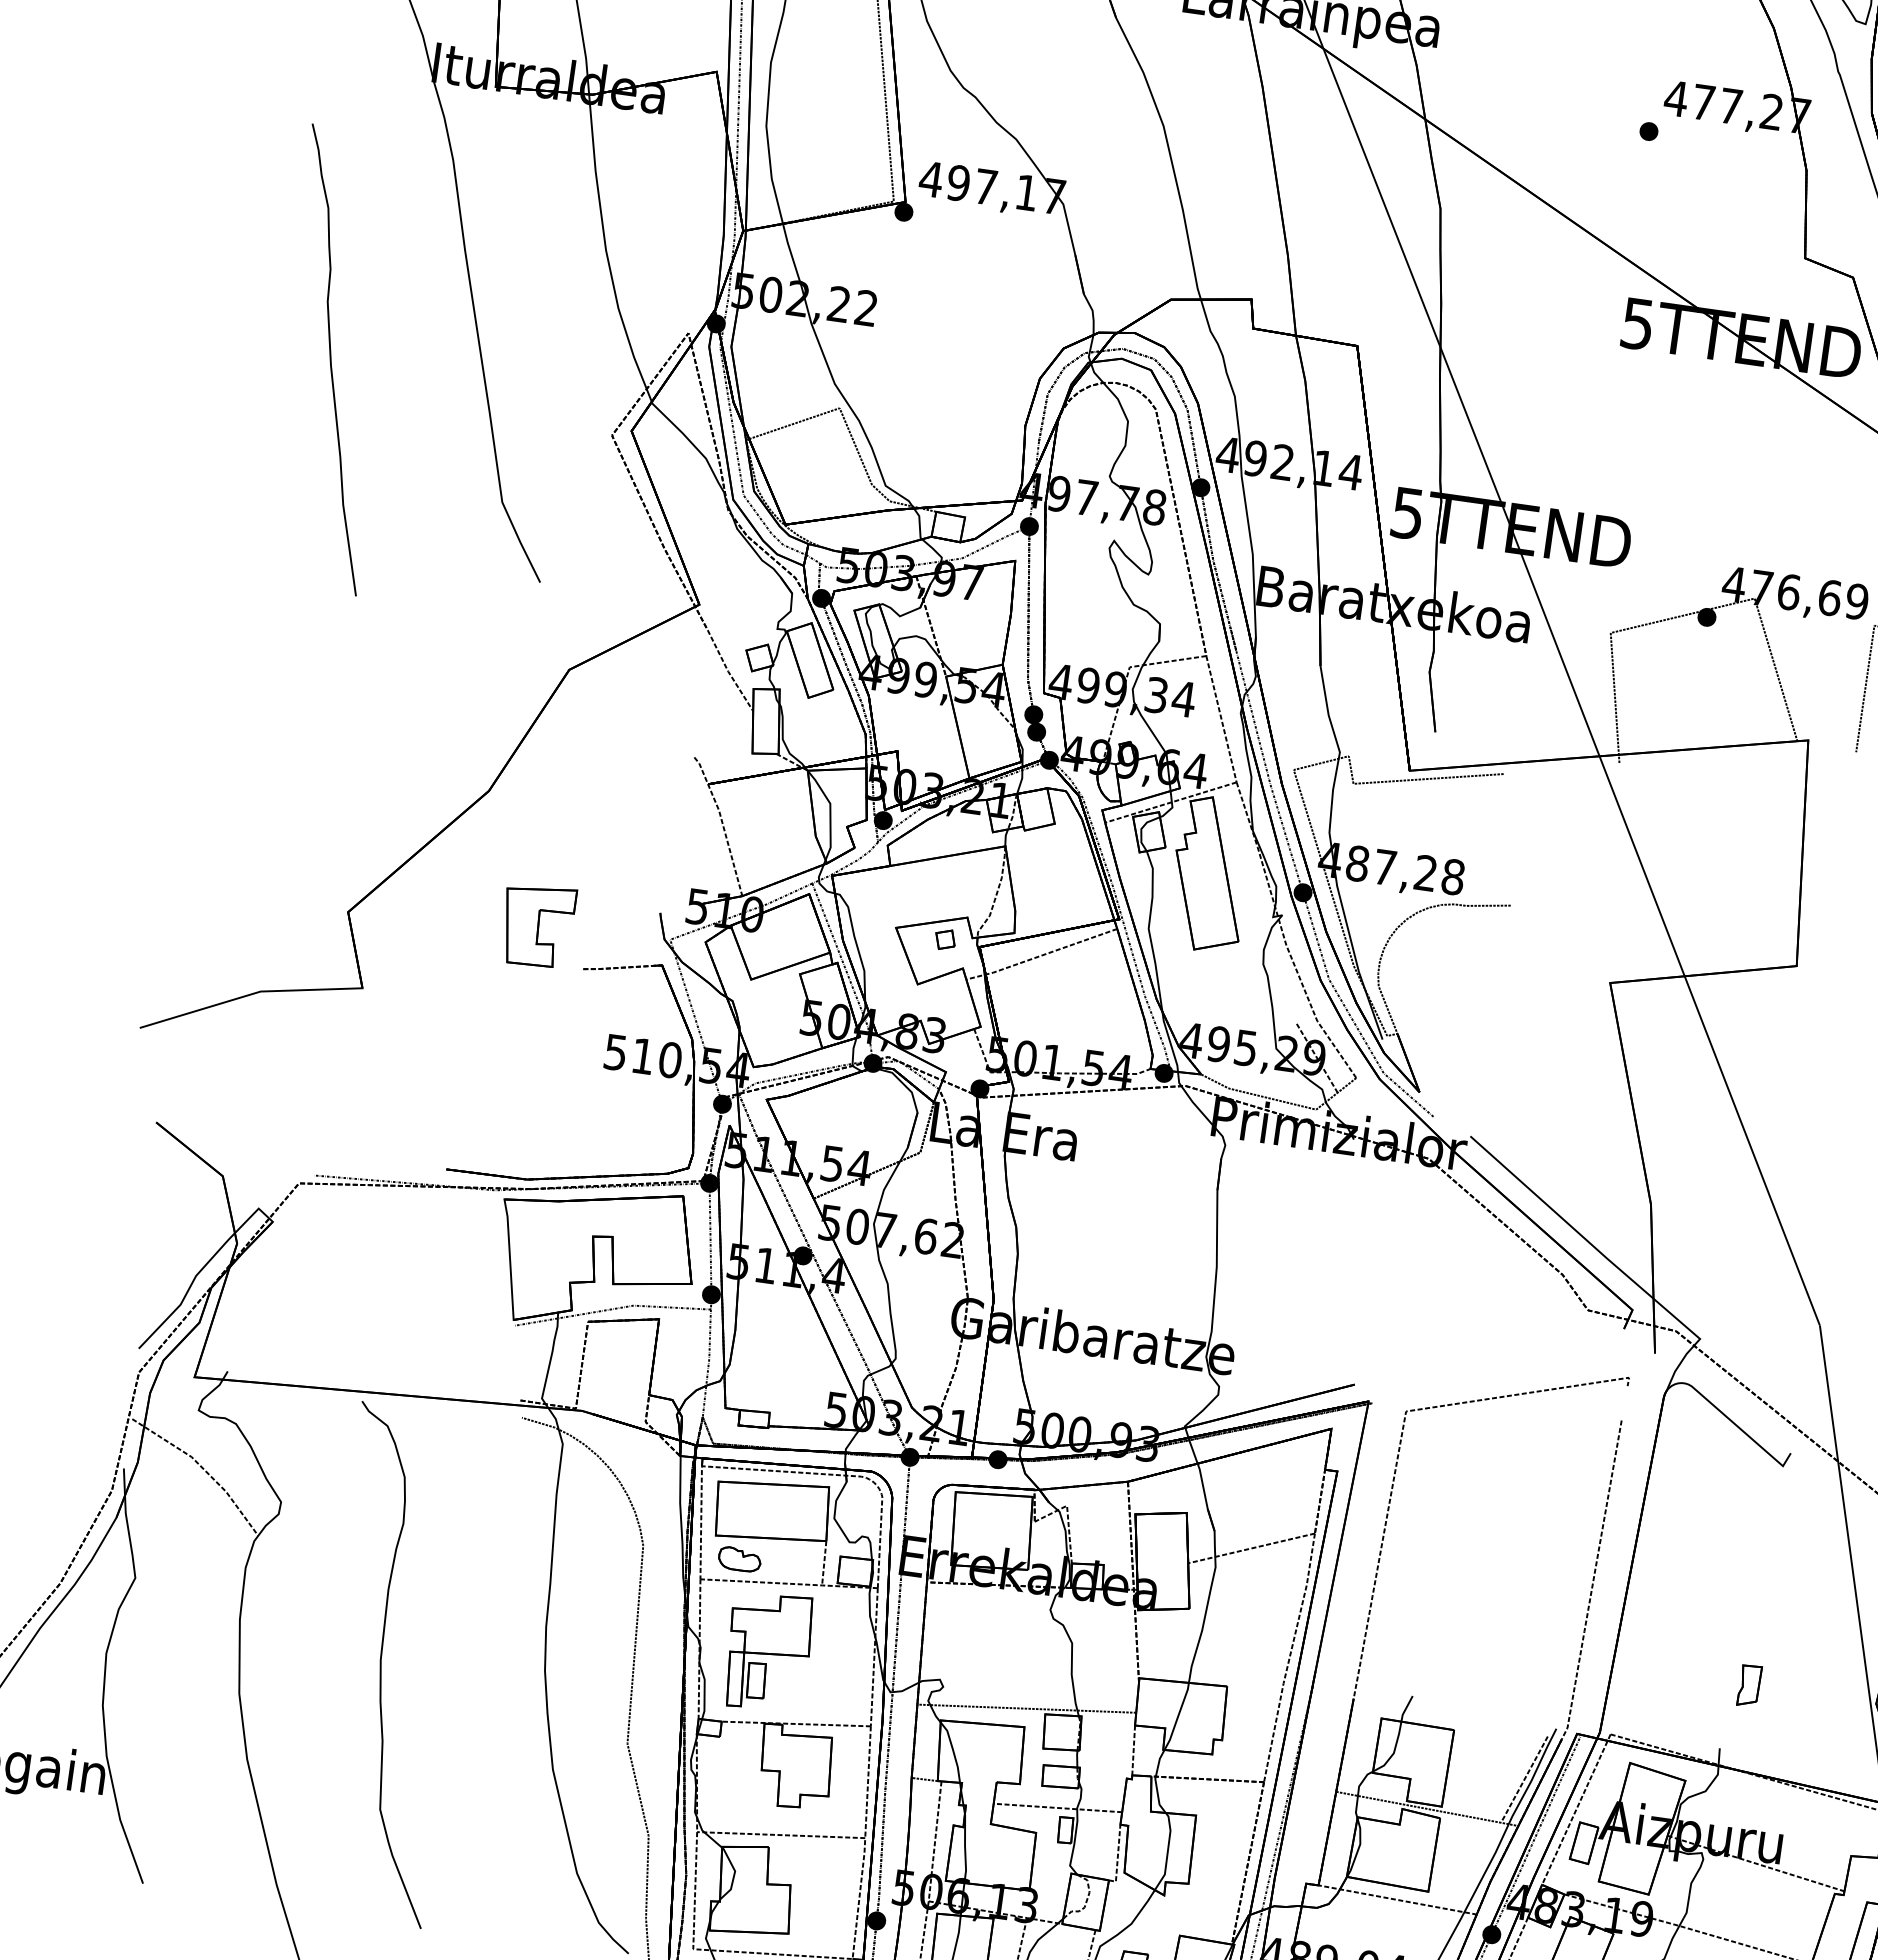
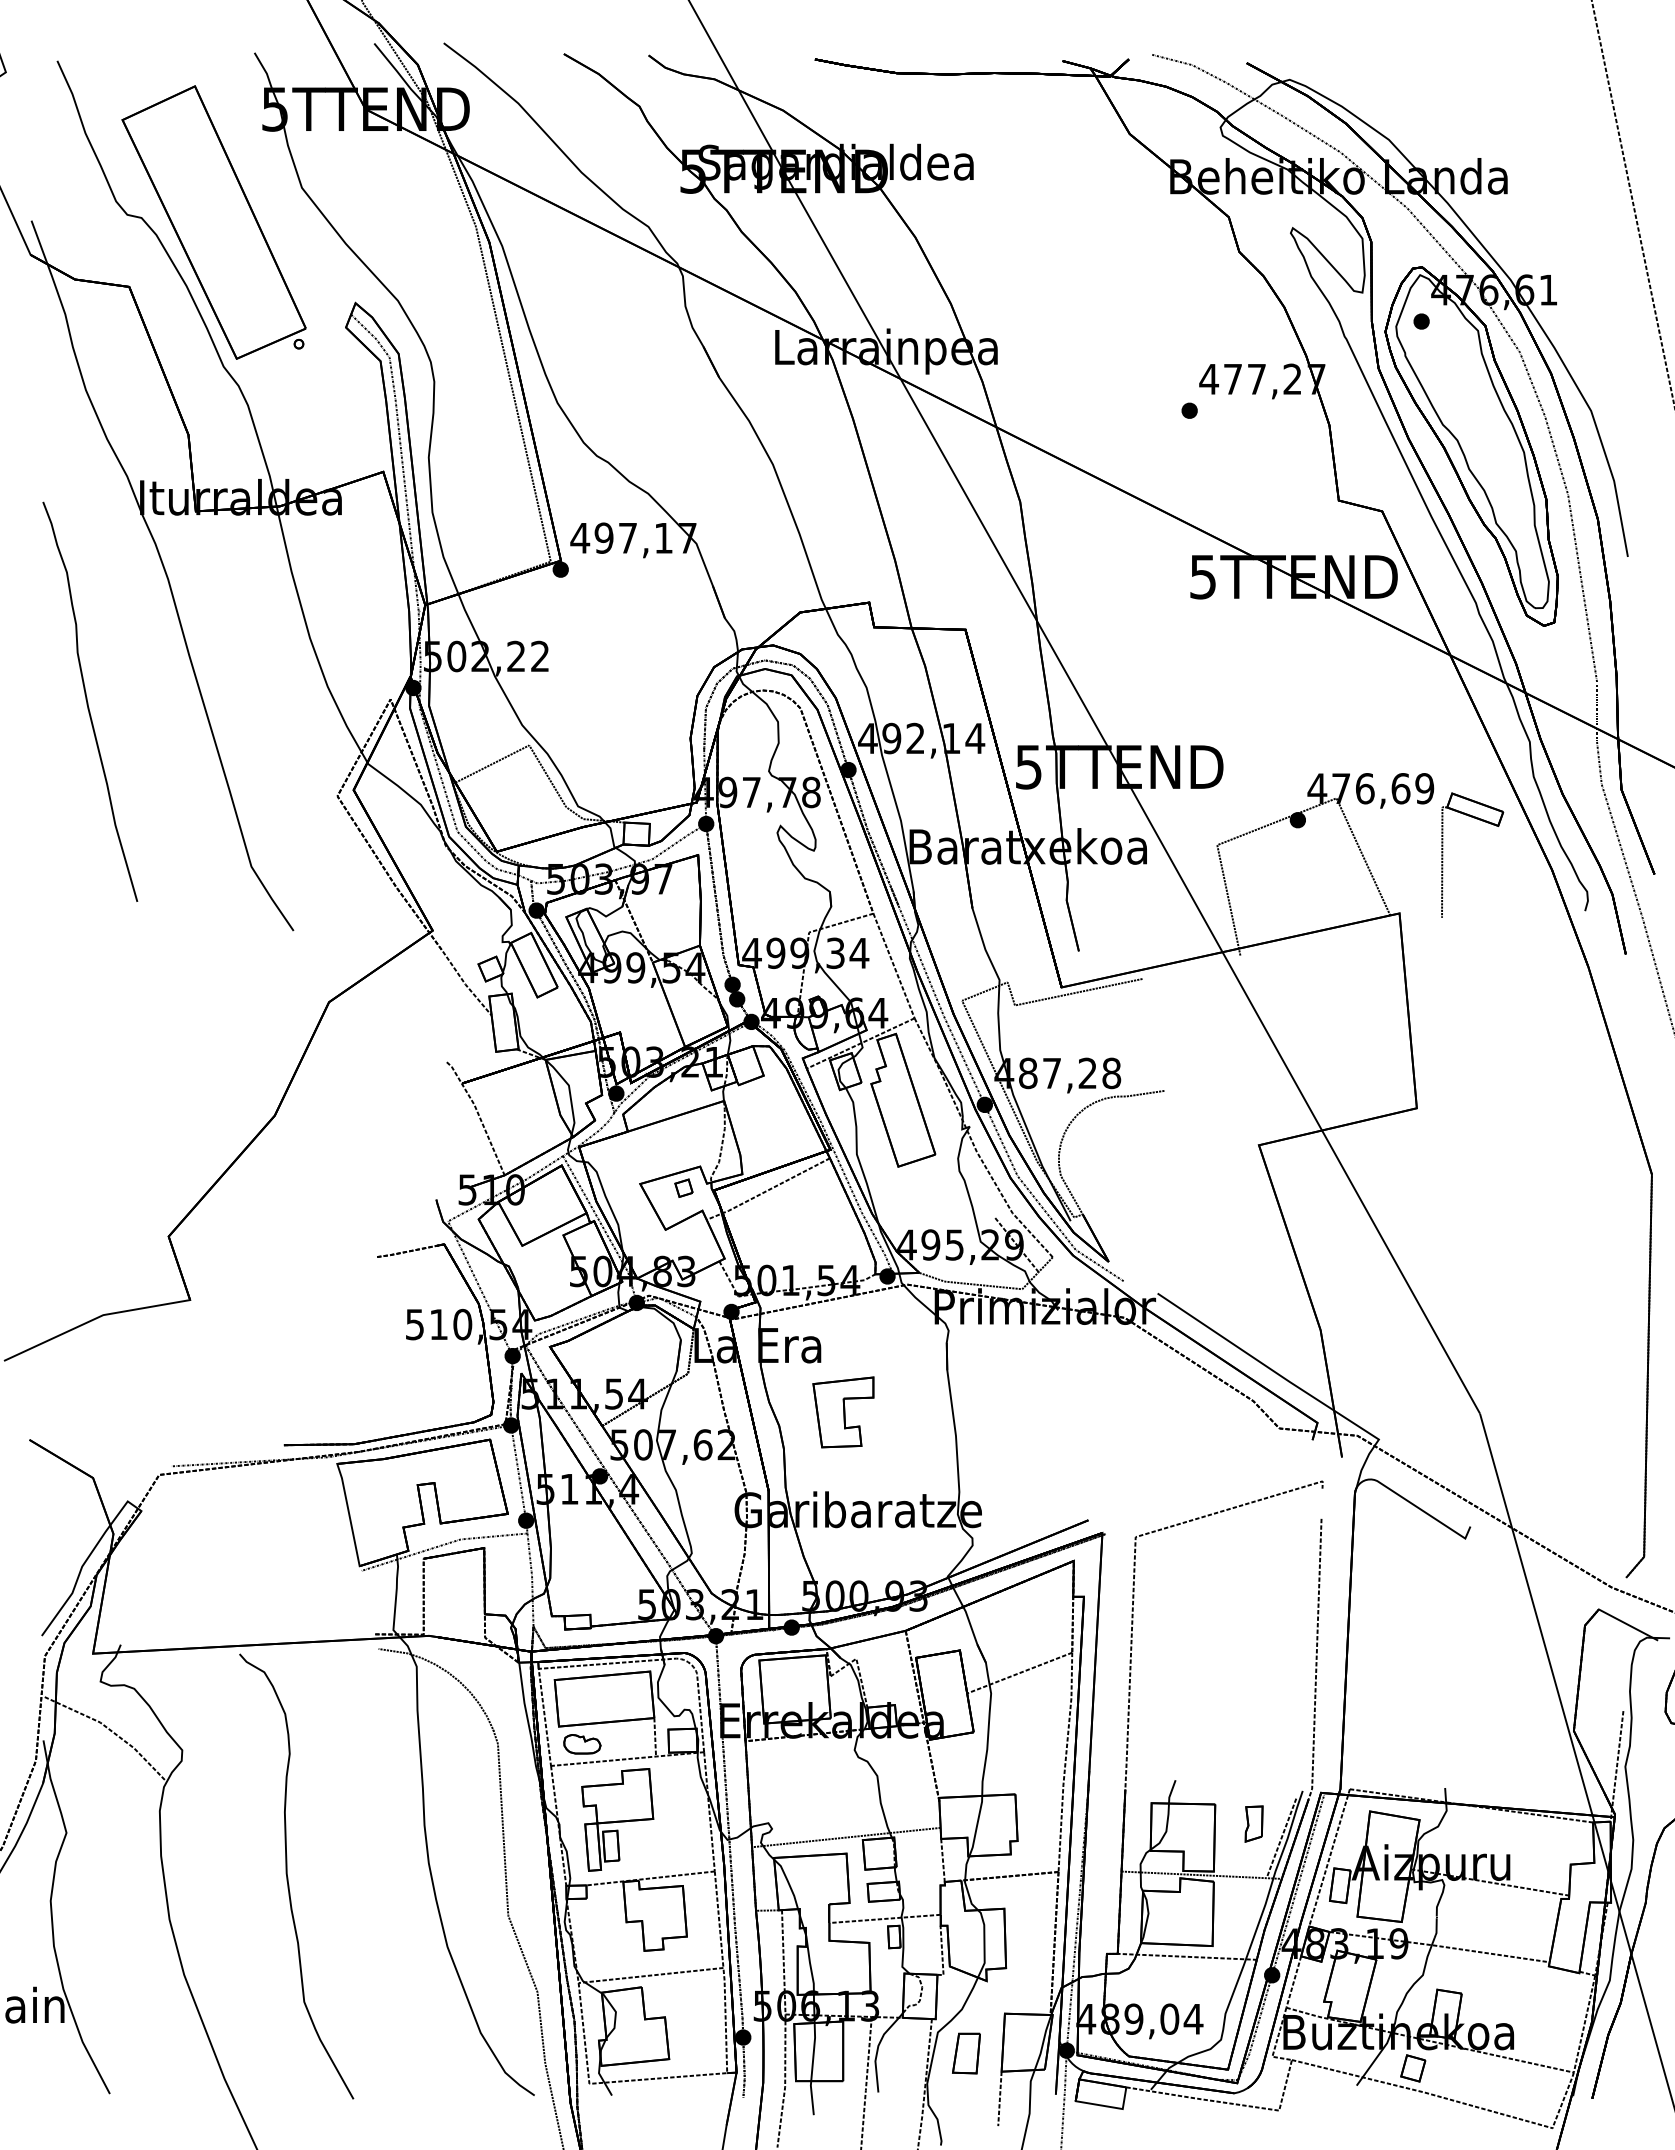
curve: (332, 360) -> (88, 702), moved
part: (537, 925) -> (843, 1412), moved
part: (1748, 1685) -> (1253, 1823), moved

